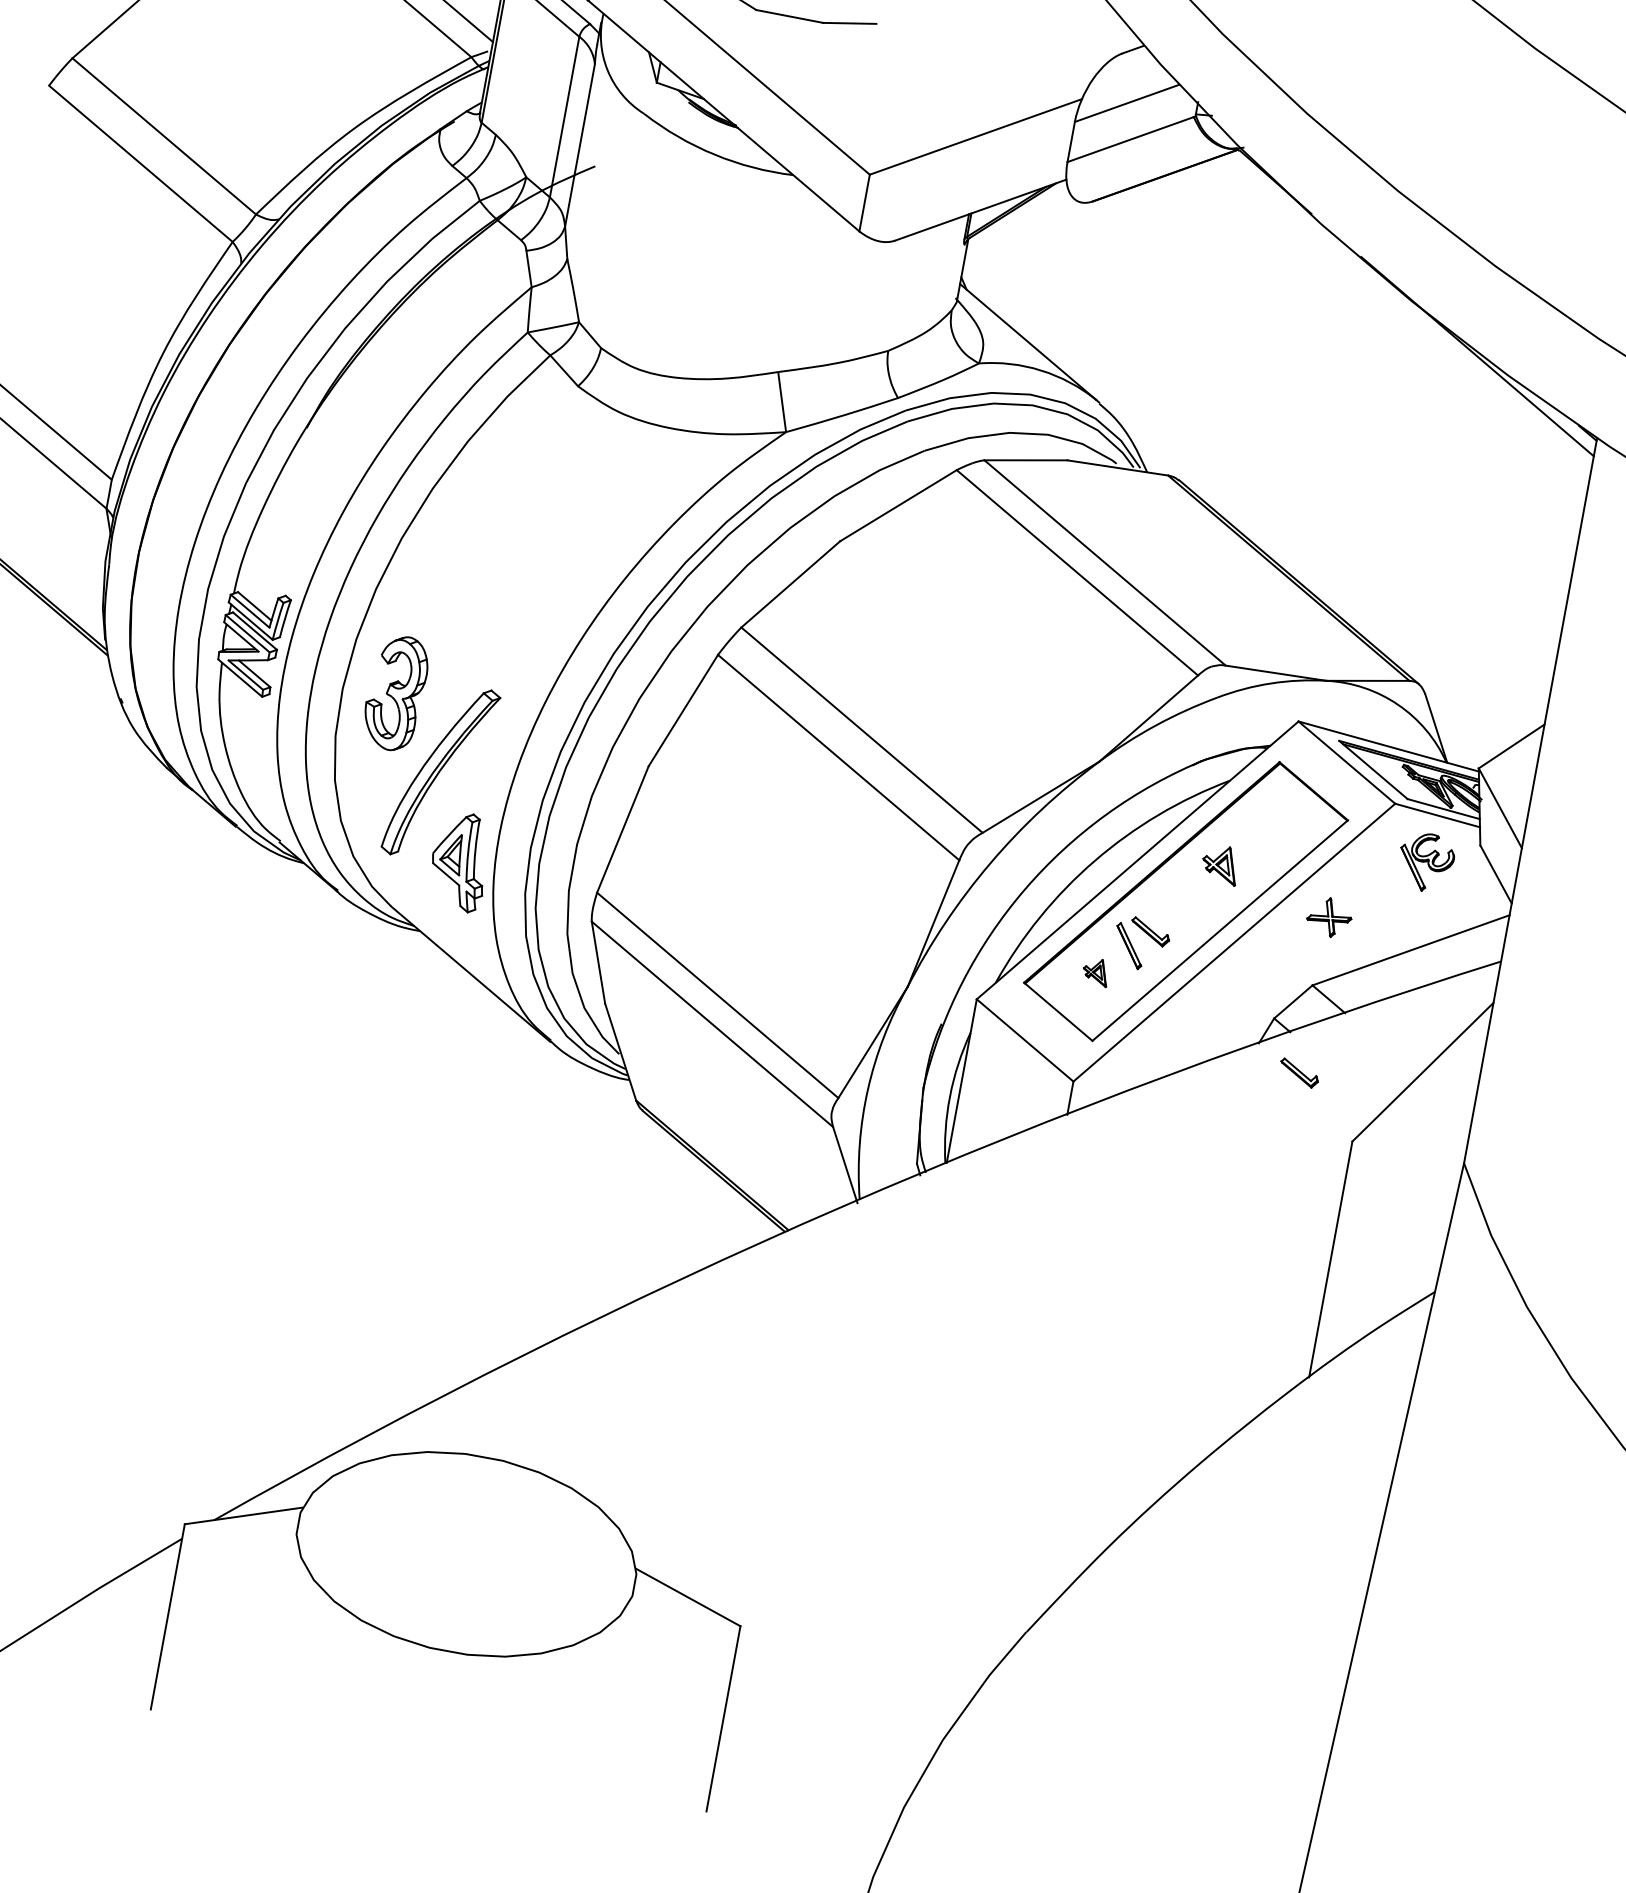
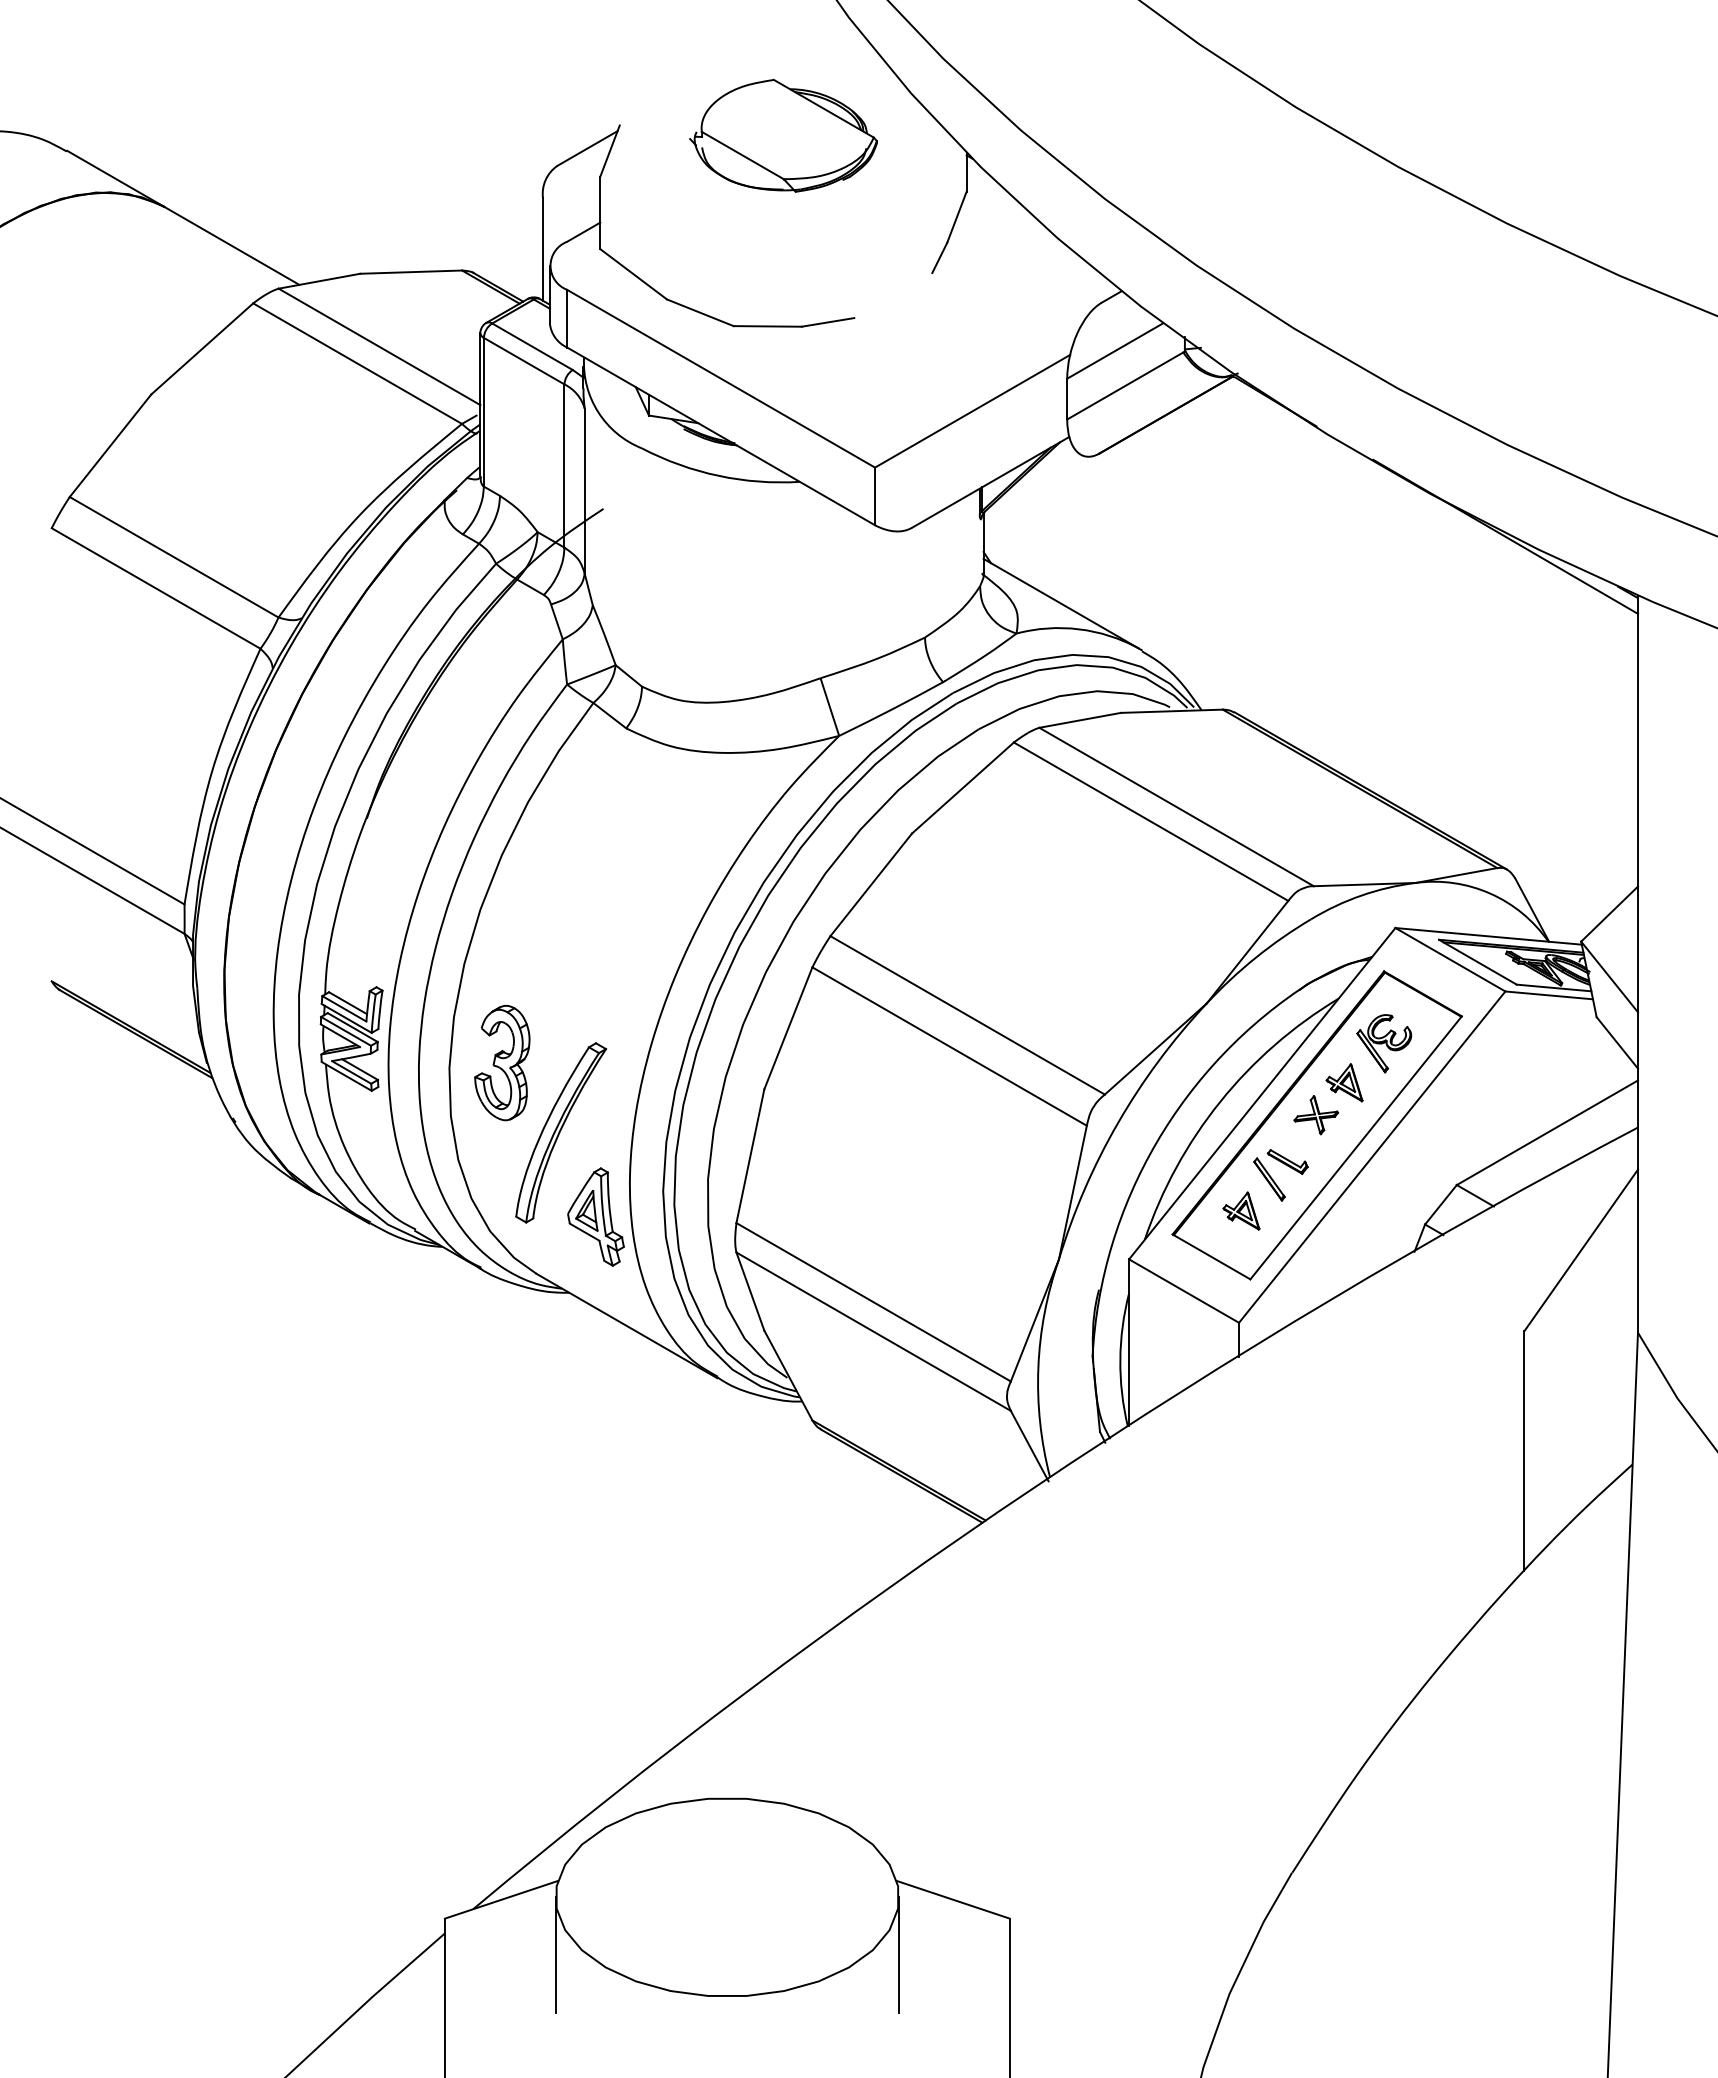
part: (1426, 862) -> (1384, 1043), moved
part: (1329, 917) -> (1316, 1115), moved
part: (1096, 971) -> (1241, 1210), size x1.43
part: (1299, 1072) -> (1459, 1273), removed
line: (287, 1579) -> (555, 1954), added
line: (625, 1641) -> (899, 1954), added

